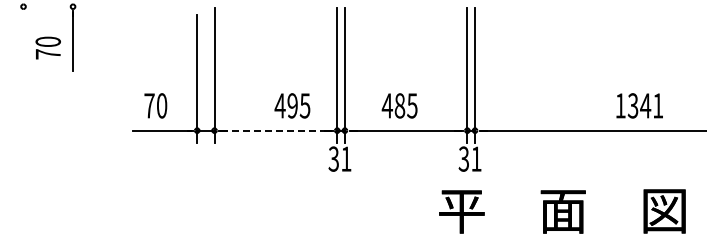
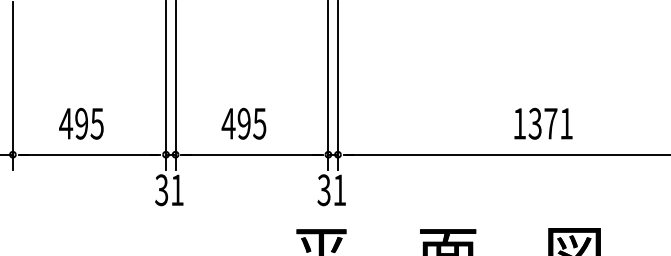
text: (292, 105) -> (81, 123), moved
text: (399, 105) -> (243, 123), 485 -> 495
text: (645, 105) -> (550, 123), 1341 -> 1371
line: (276, 130) -> (90, 154), dashed -> solid

